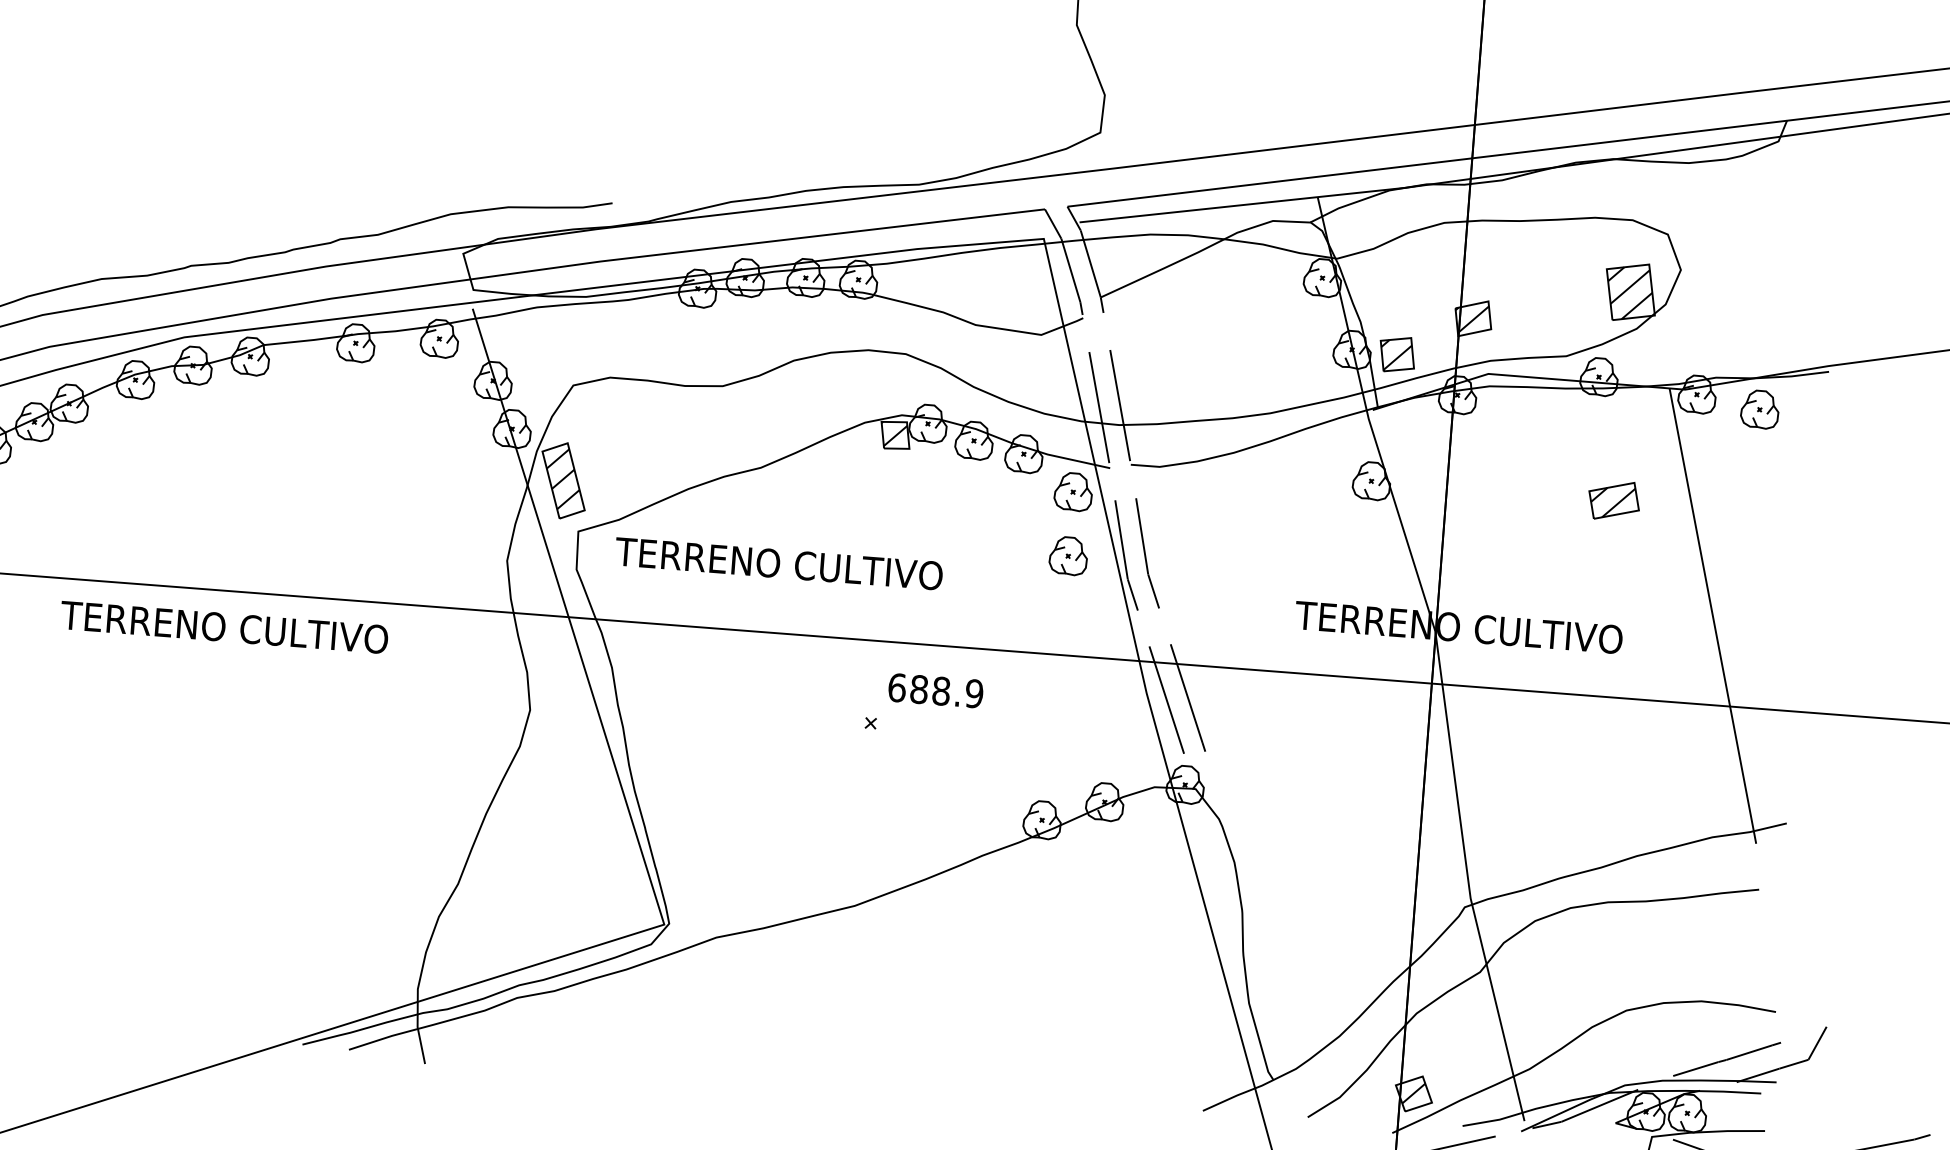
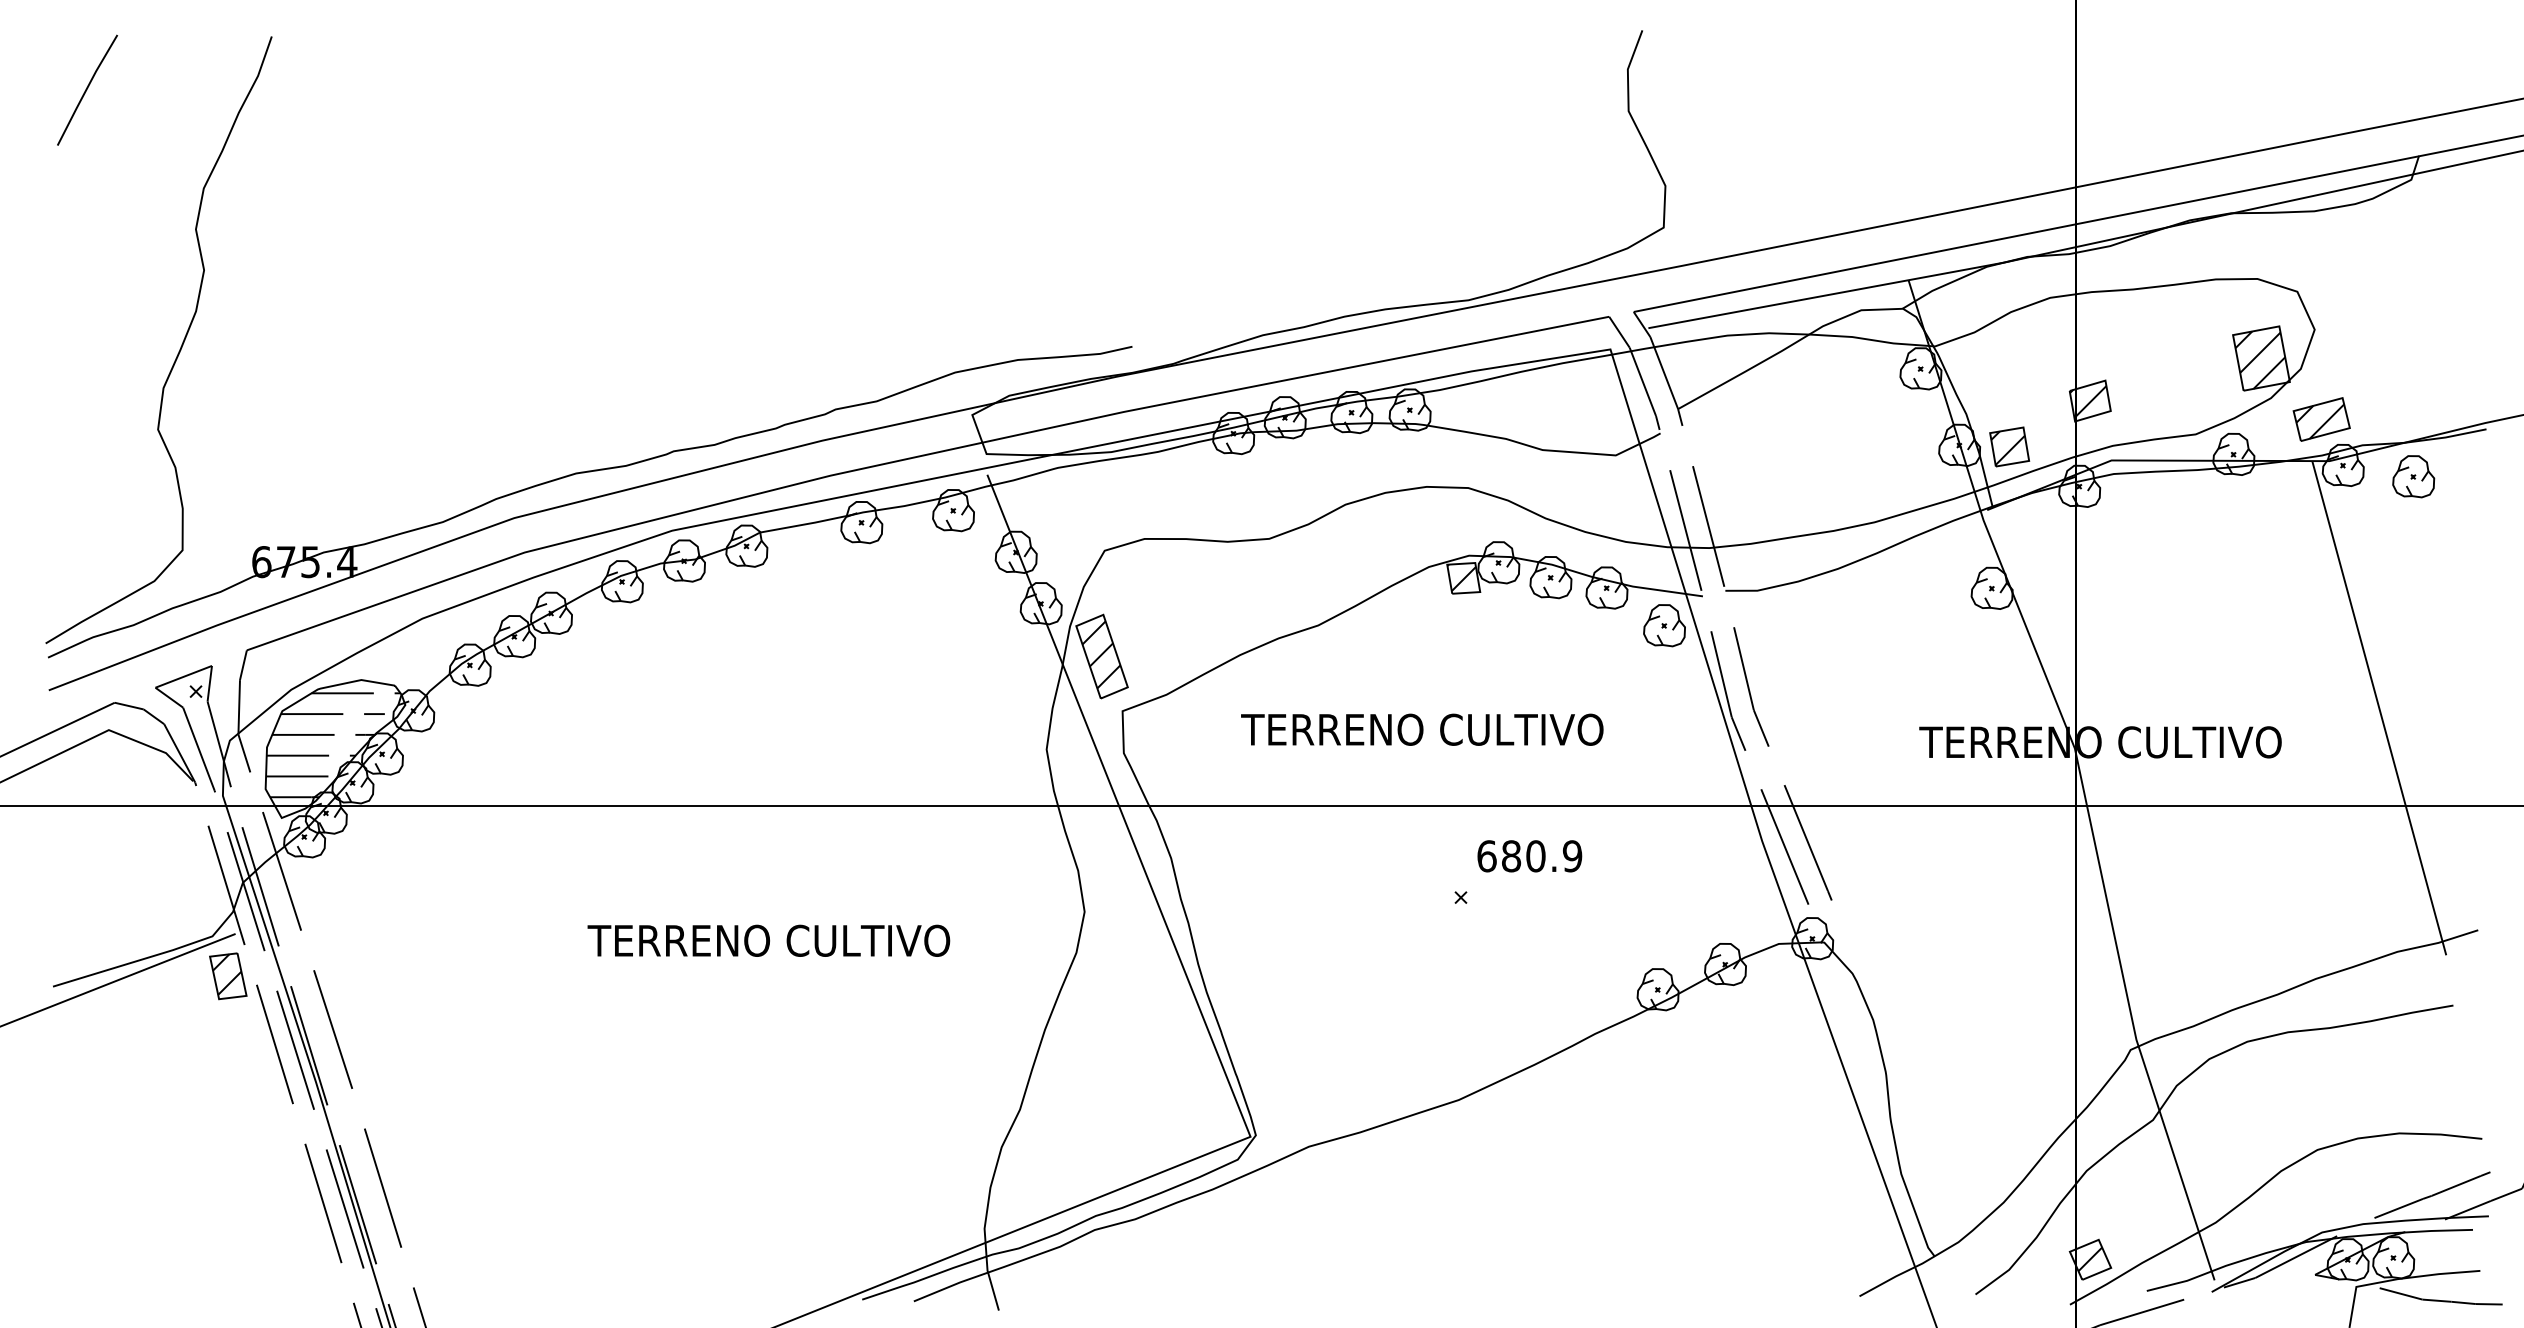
part: (1613, 500) -> (2321, 419), moved
part: (1068, 555) -> (1664, 696), removed
text: (779, 563) -> (1422, 729), moved
text: (224, 627) -> (768, 940), moved
text: (940, 691) -> (1535, 856), 688.9 -> 680.9

